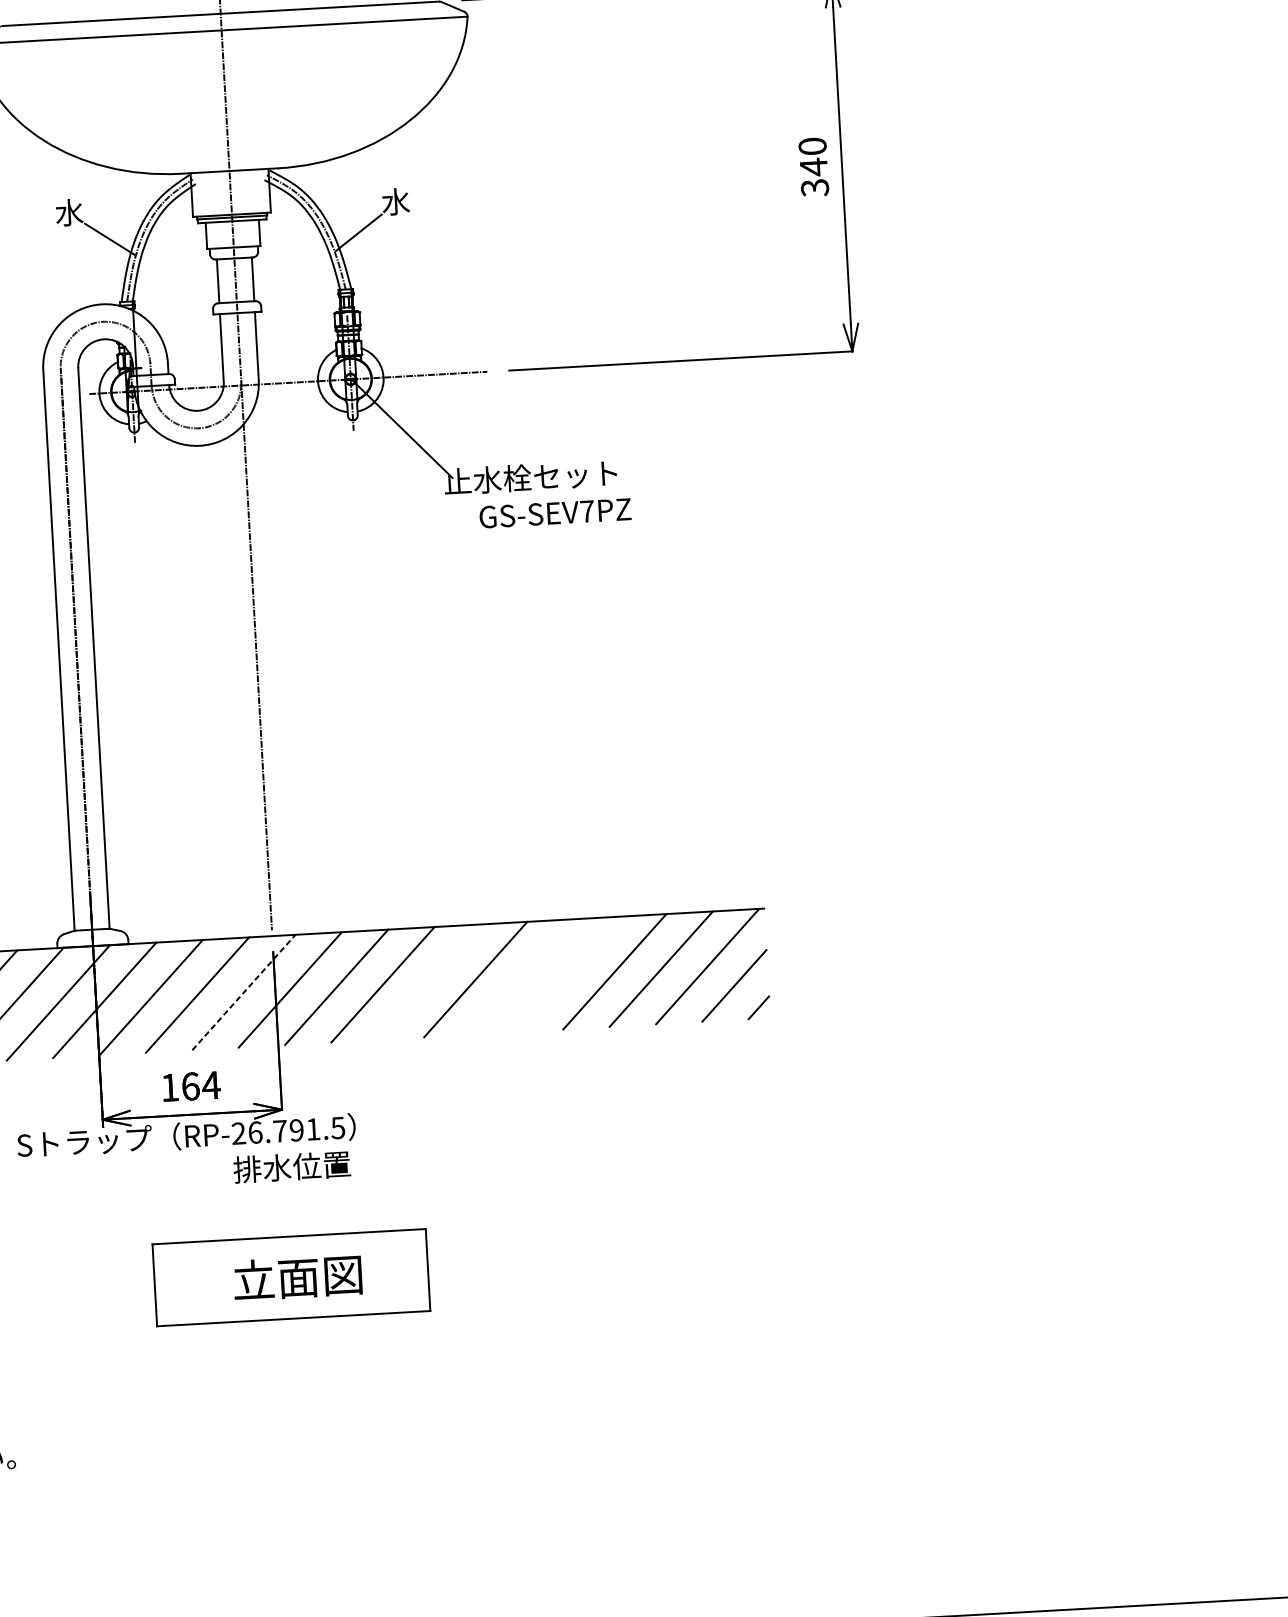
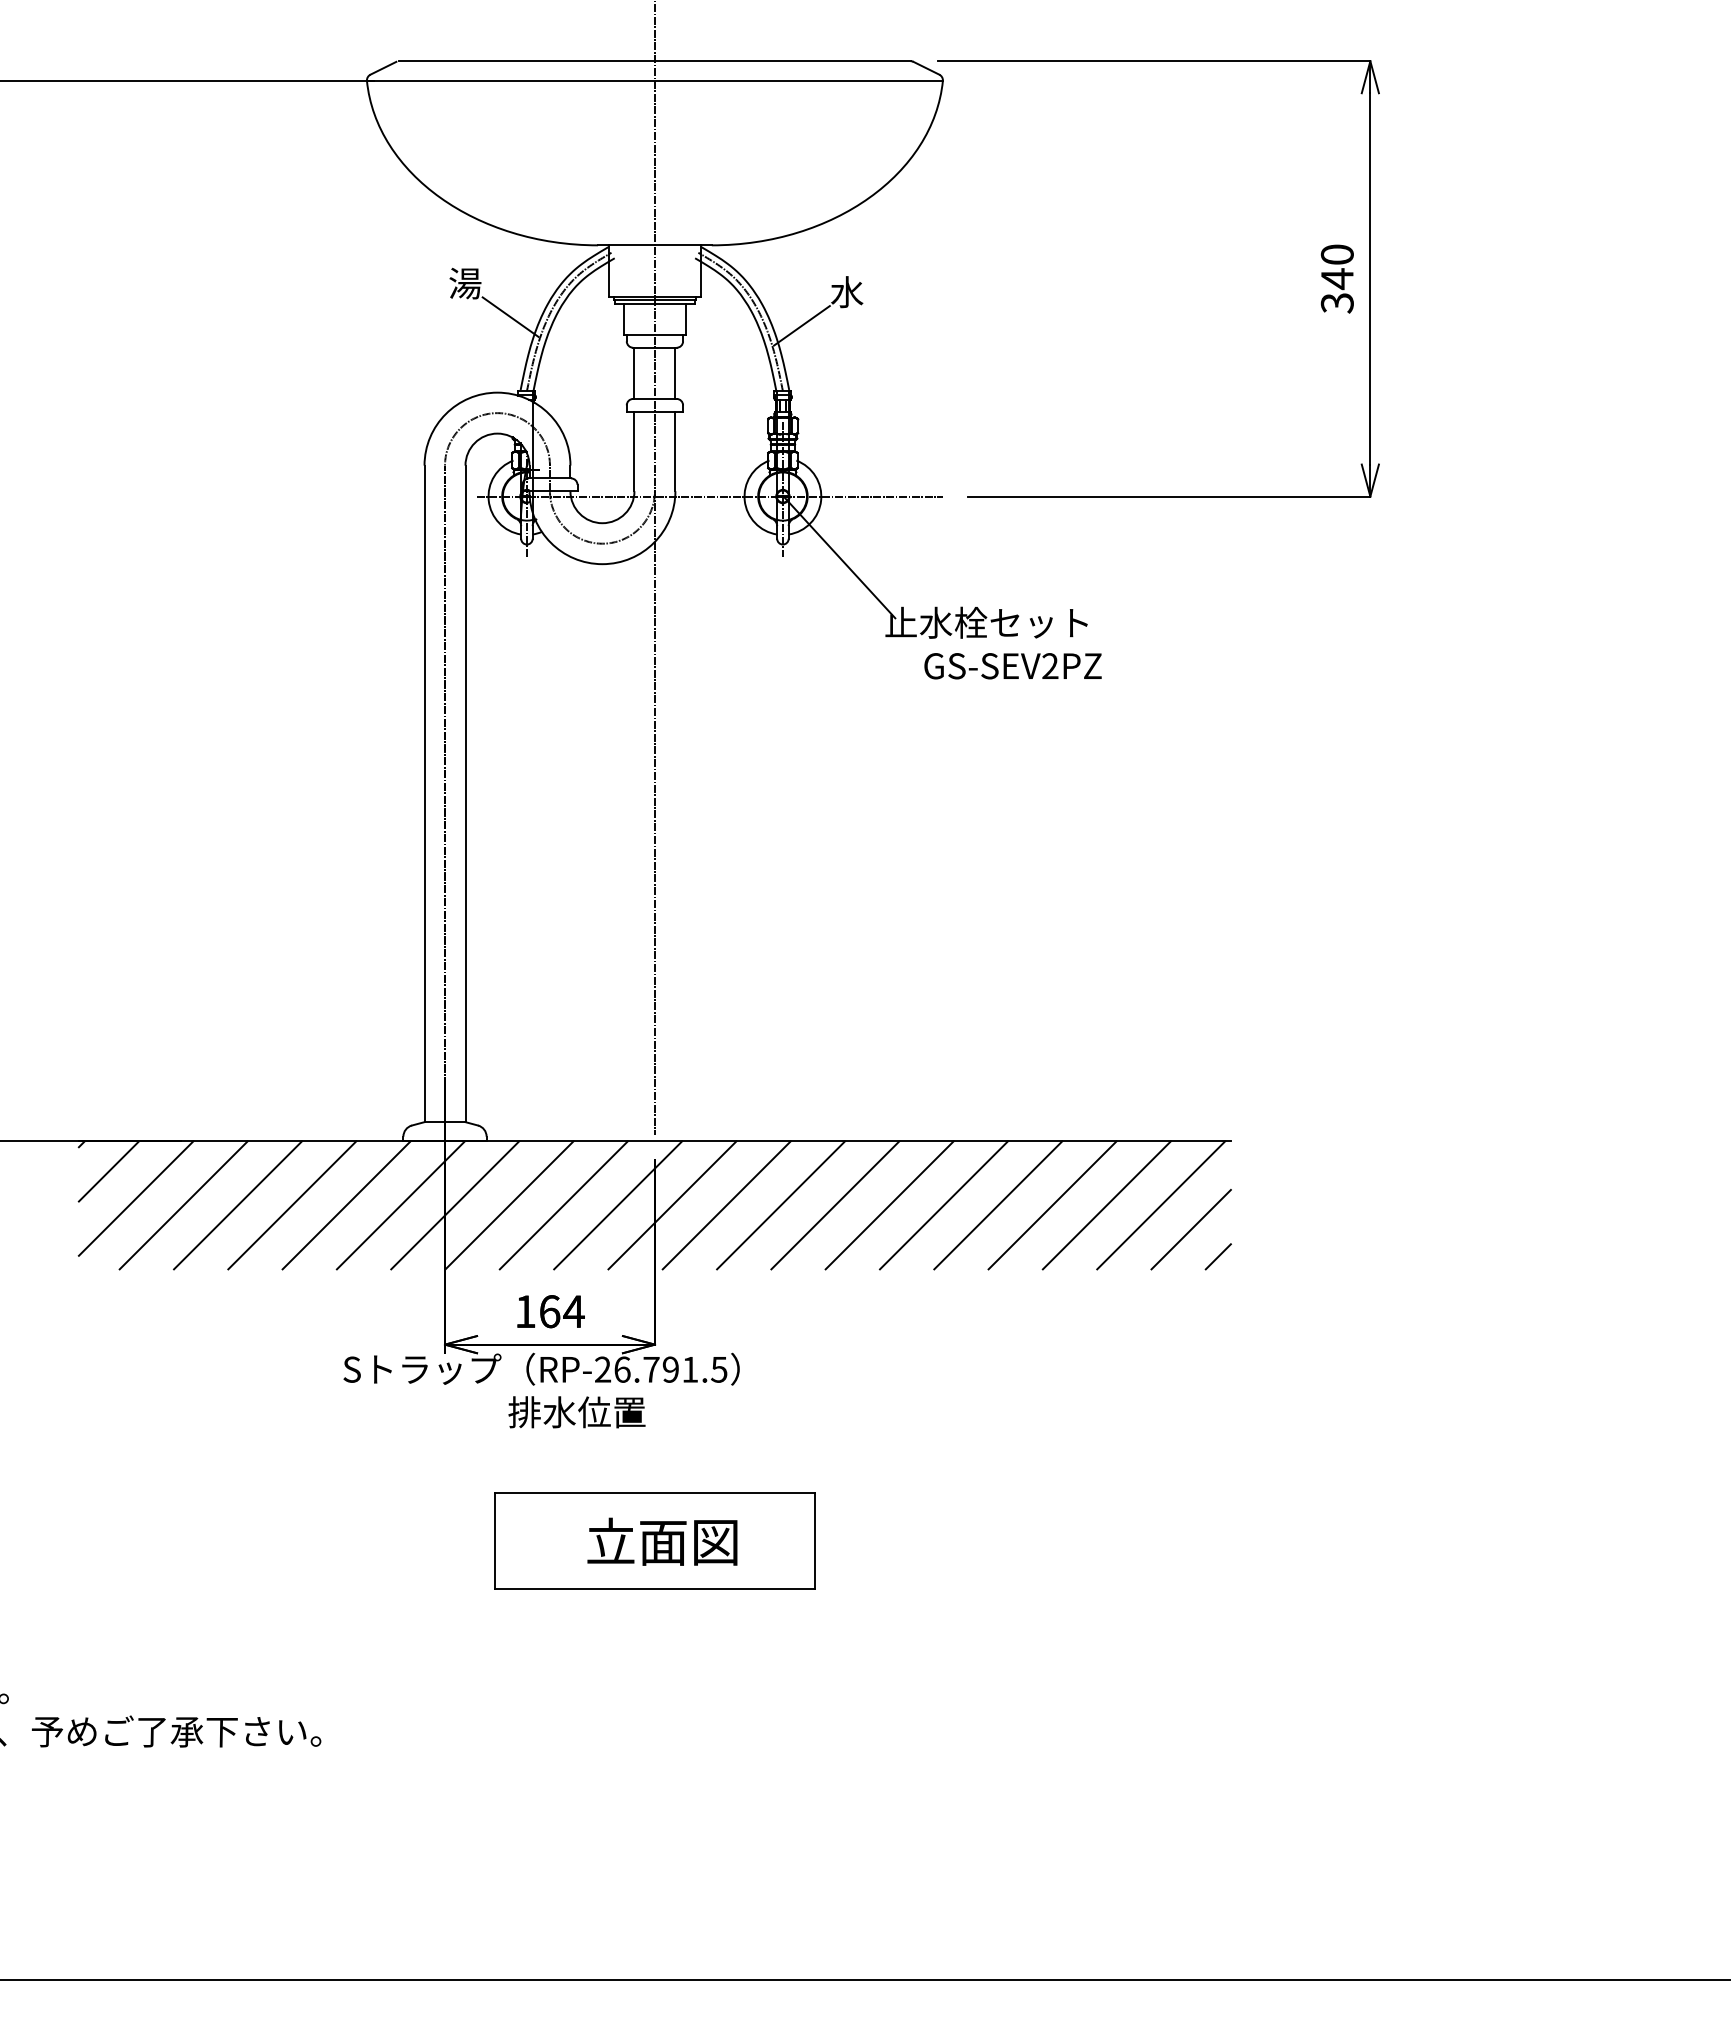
text: (69, 212) -> (465, 283), 水 -> 湯
text: (587, 510) -> (1050, 665), GS-SEV7PZ -> GS-SEV2PZ
line: (568, 974) -> (998, 1205), added
line: (521, 977) -> (943, 1205), added
line: (429, 982) -> (835, 1205), added
line: (244, 992) -> (618, 1205), dashed -> solid
text: (291, 1167) -> (576, 1412), moved

